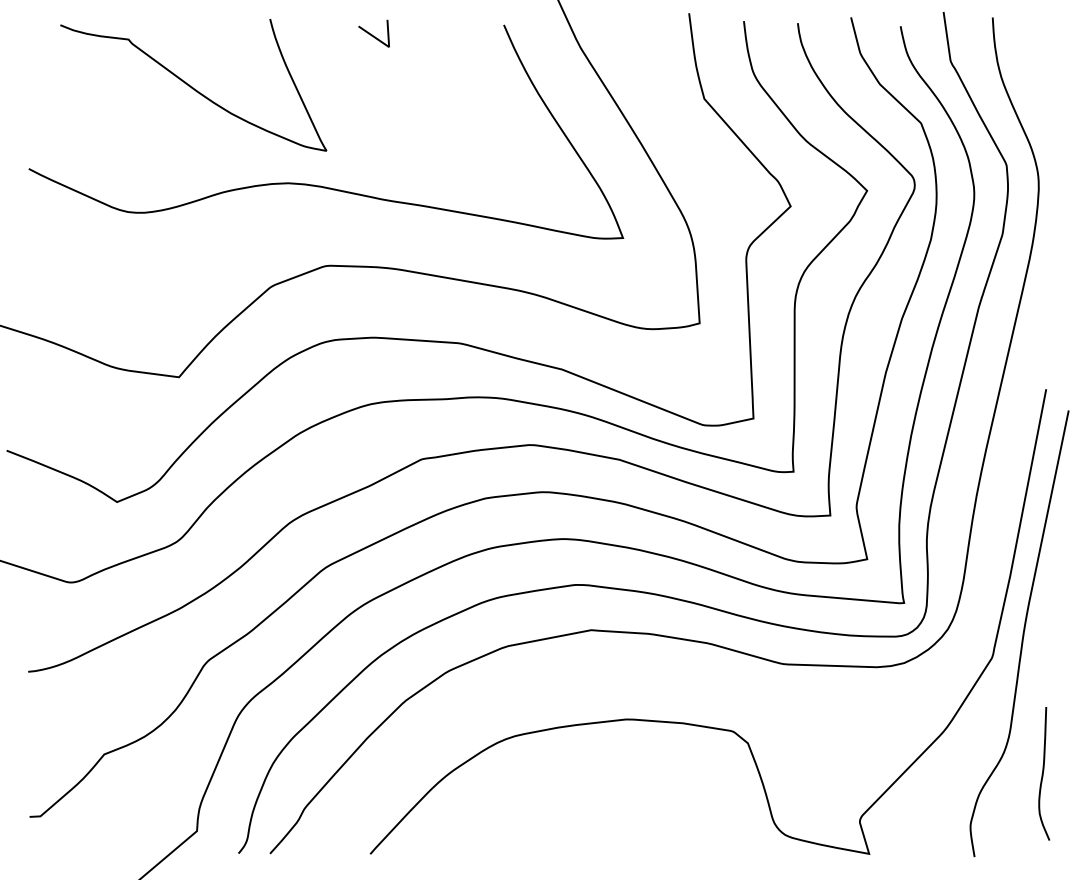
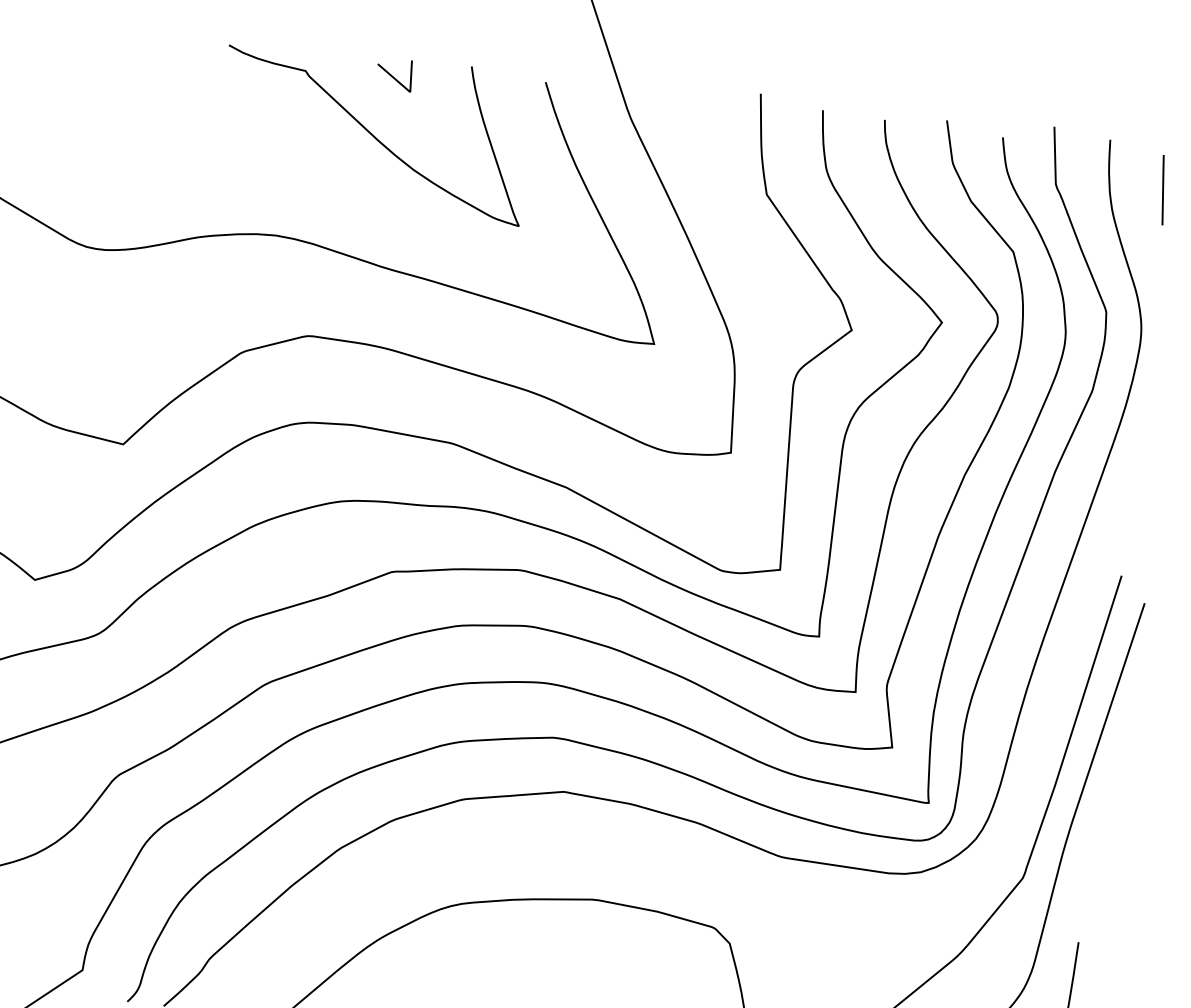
line: (1042, 55) -> (1162, 190), added
curve: (192, 86) -> (373, 133), moved

